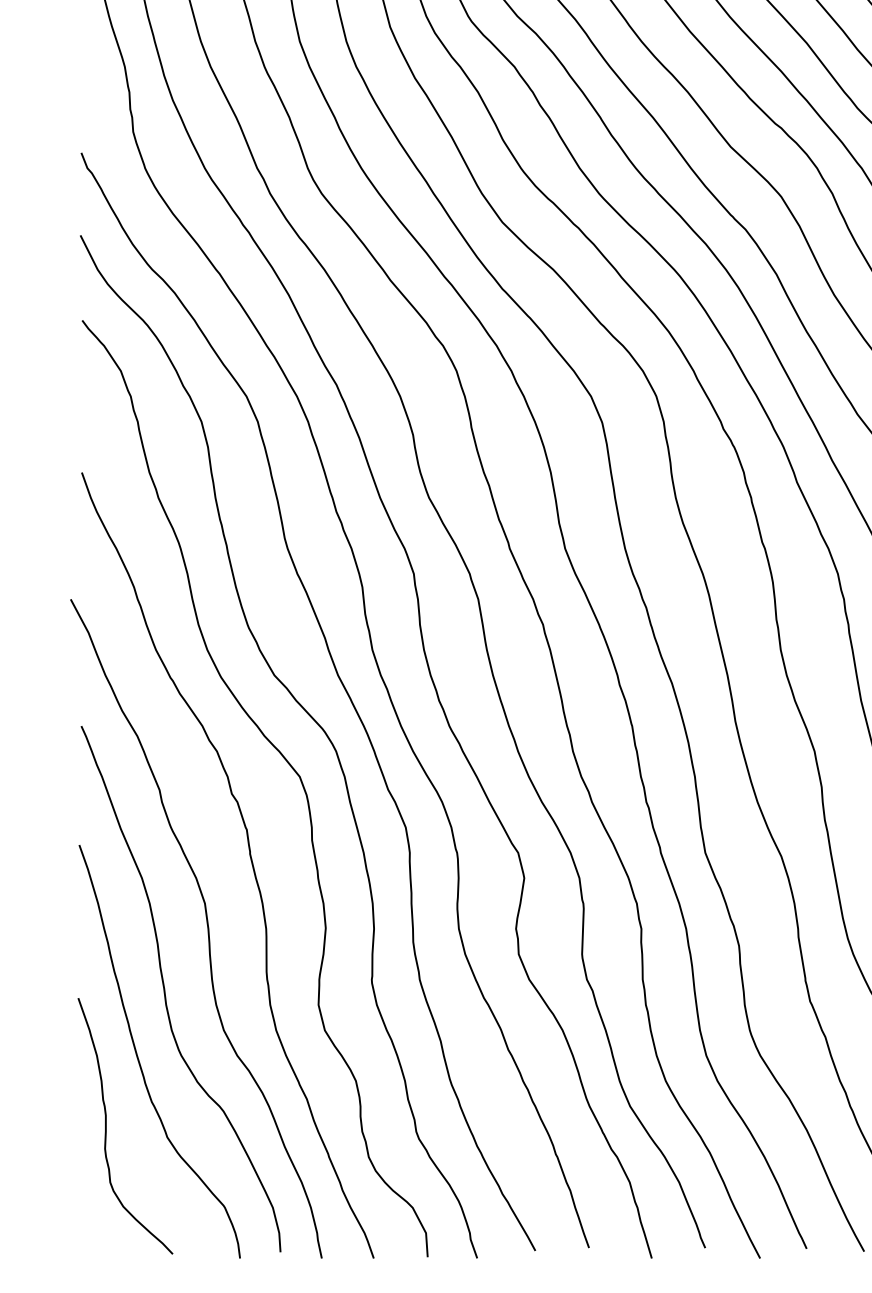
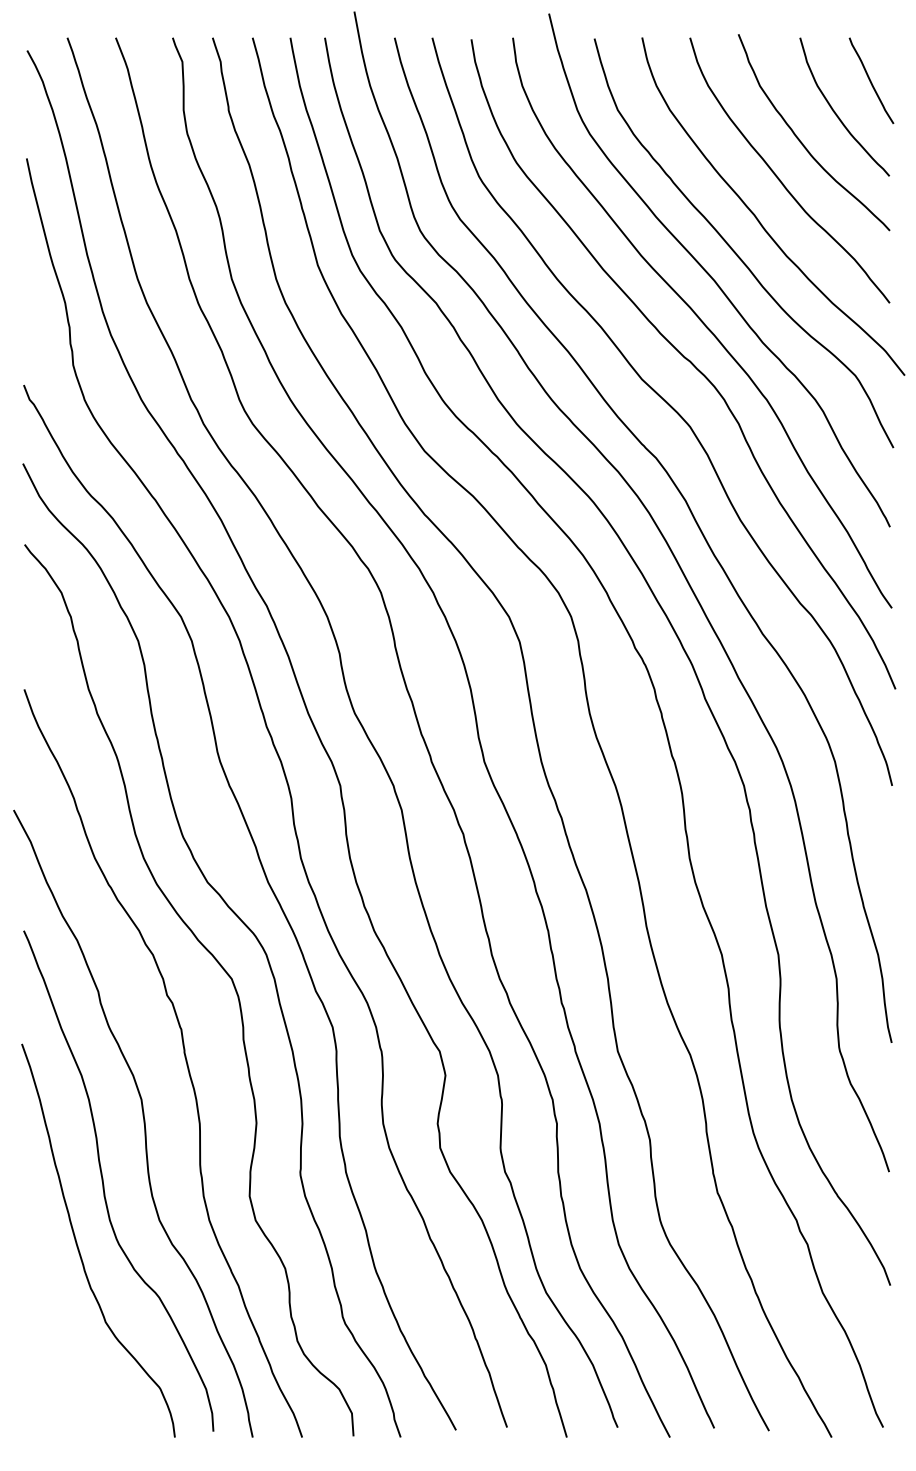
curve: (107, 1126) -> (48, 1311), removed

